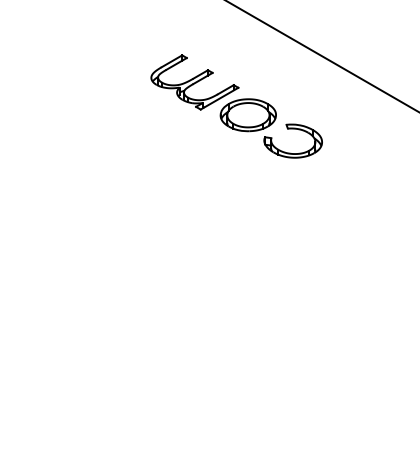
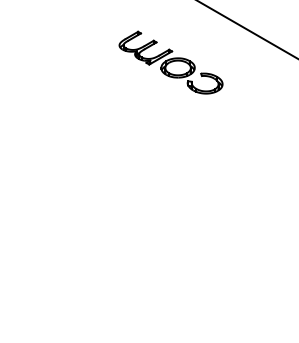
part: (235, 106) -> (170, 62), moved

